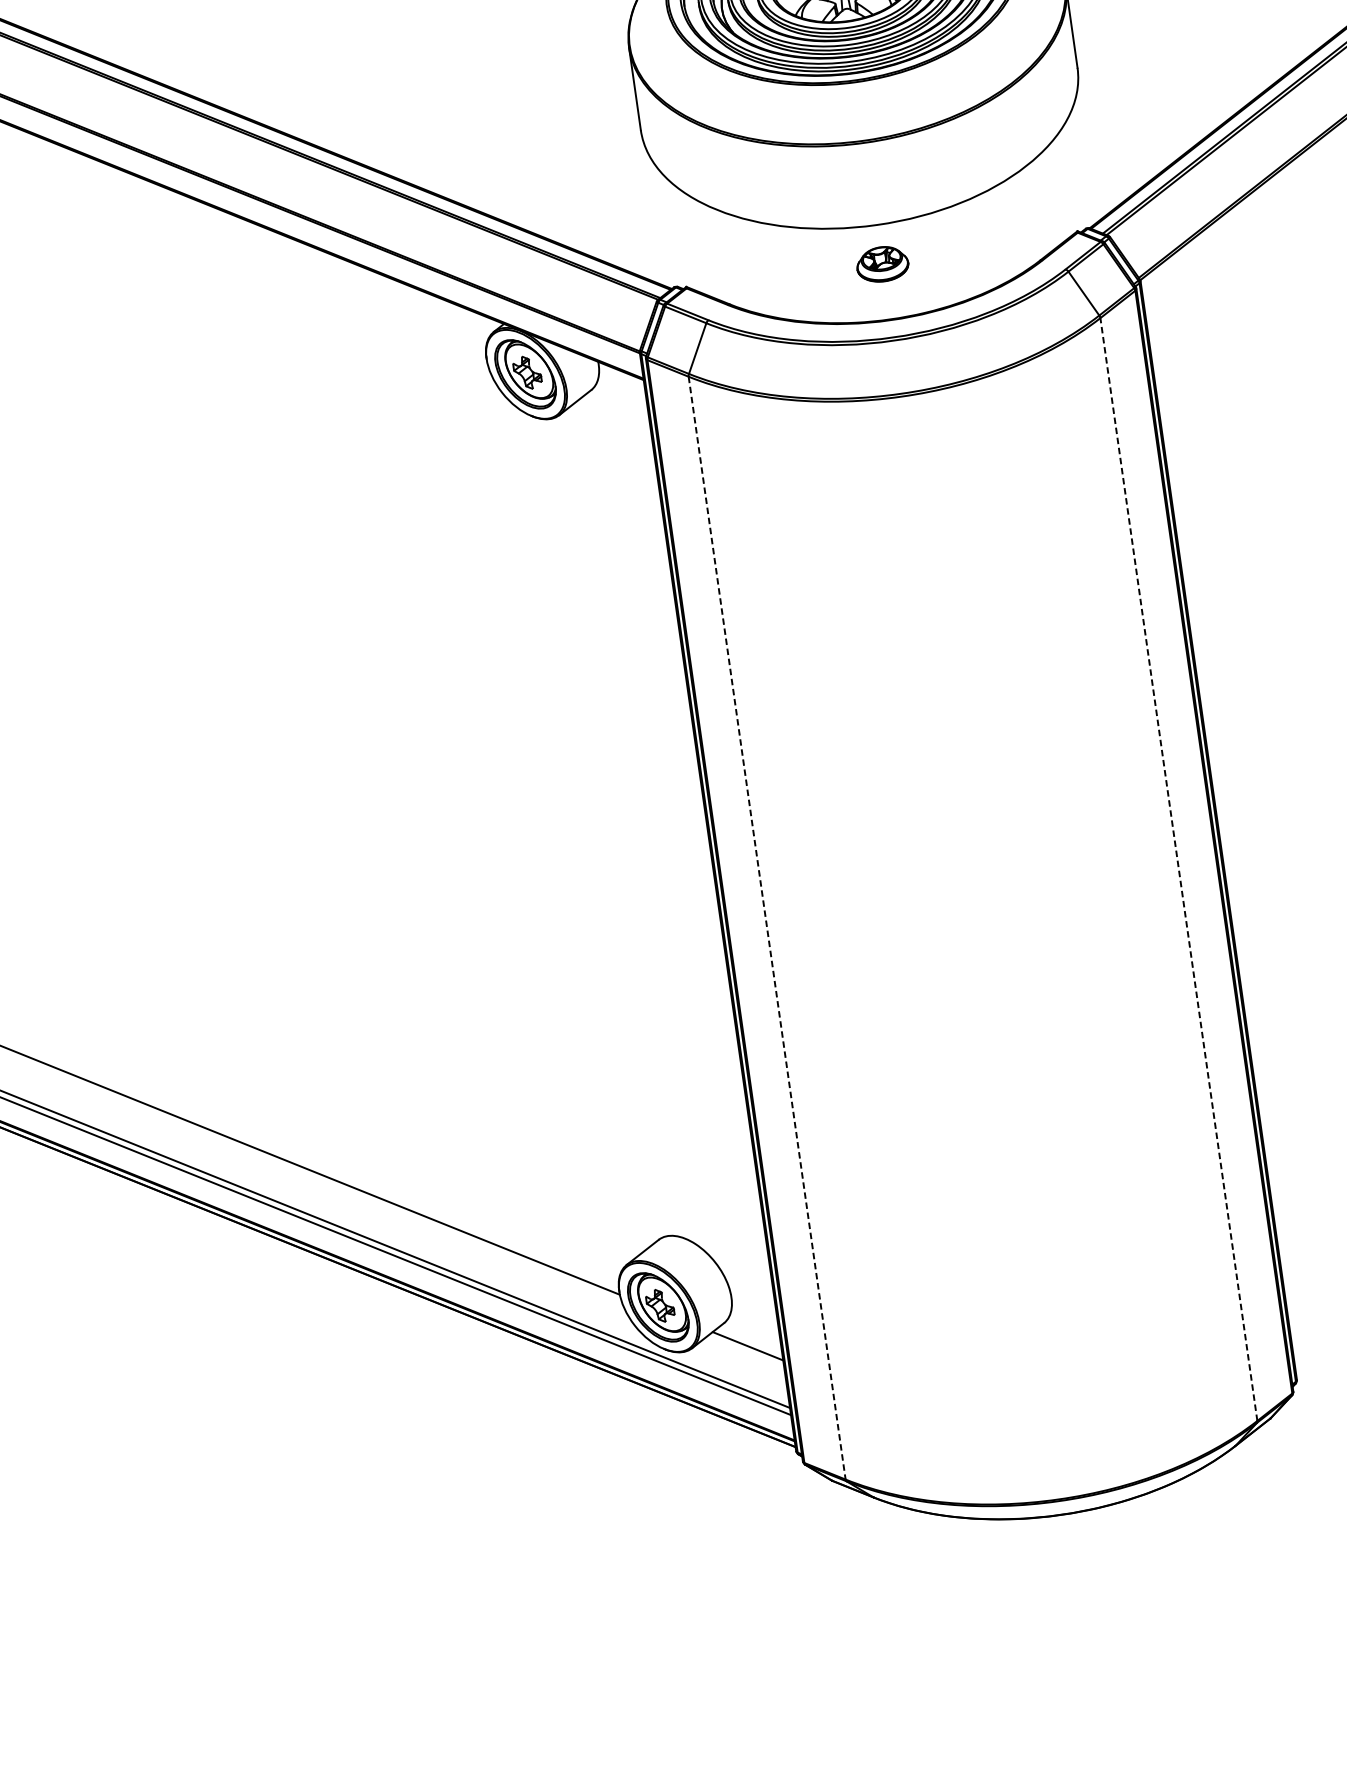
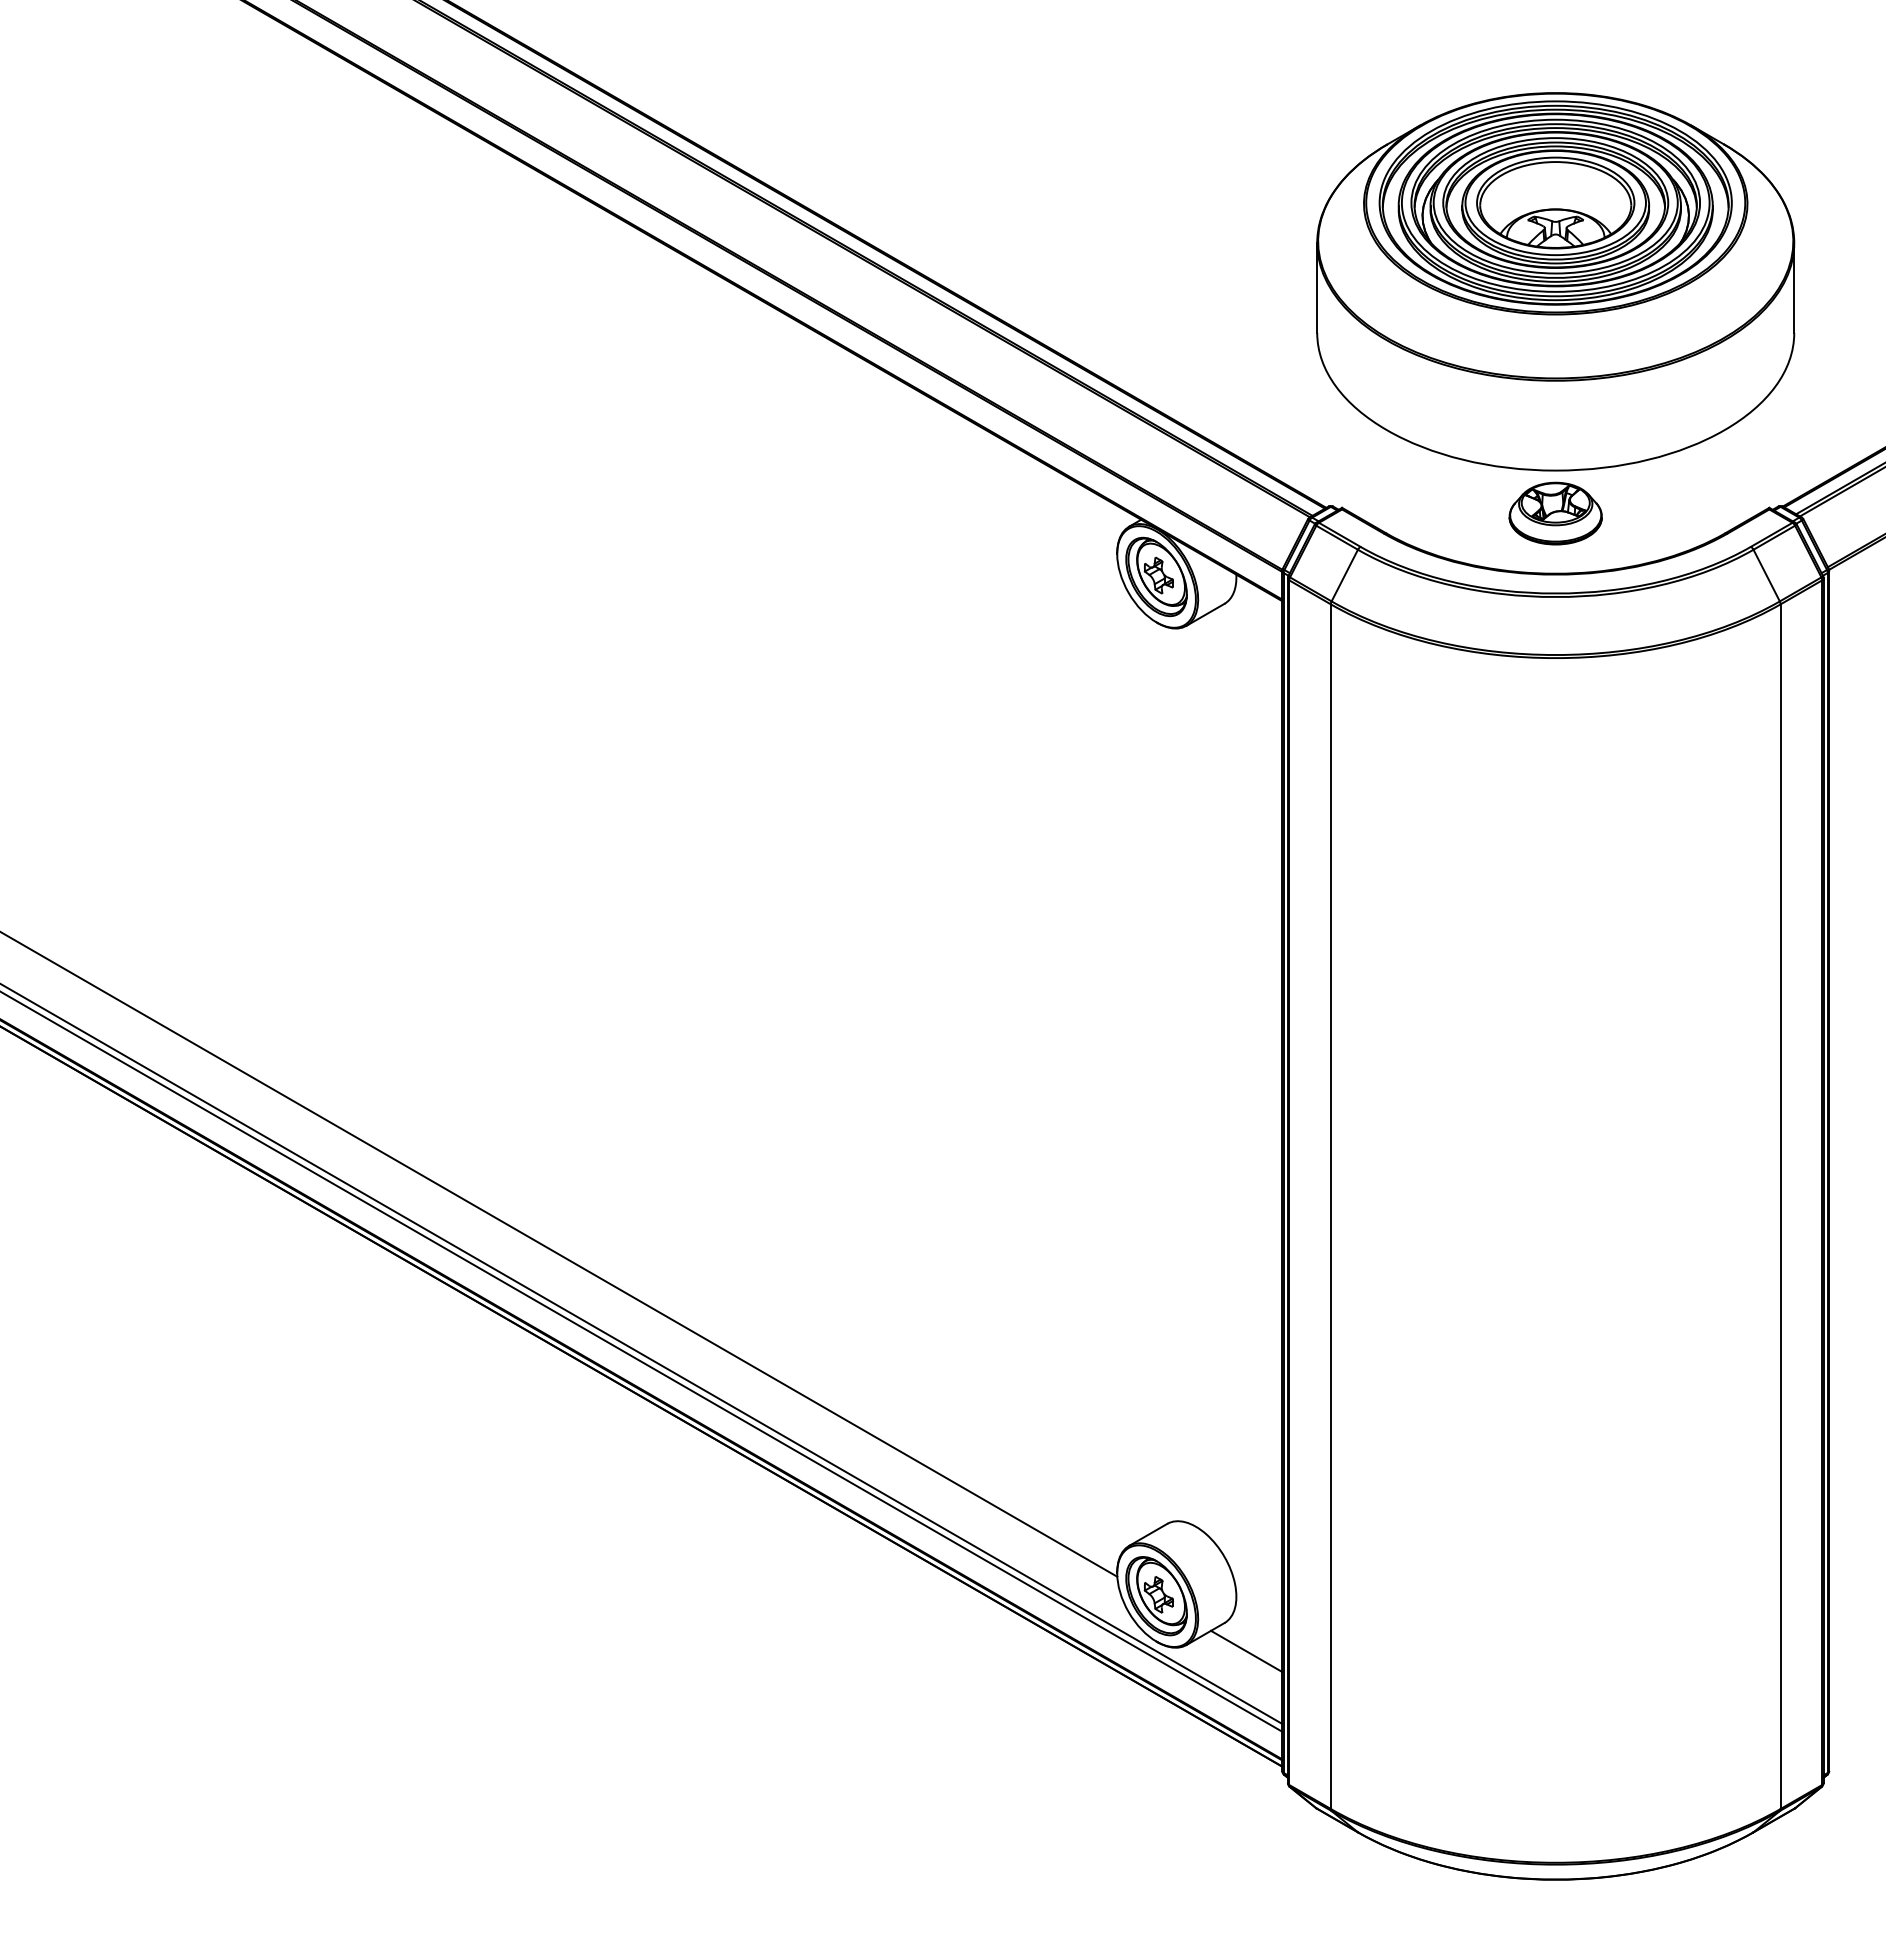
part: (882, 264) -> (1555, 513), size x1.67
line: (1178, 869) -> (1780, 1206), dashed -> solid
line: (766, 928) -> (1330, 1207), dashed -> solid

